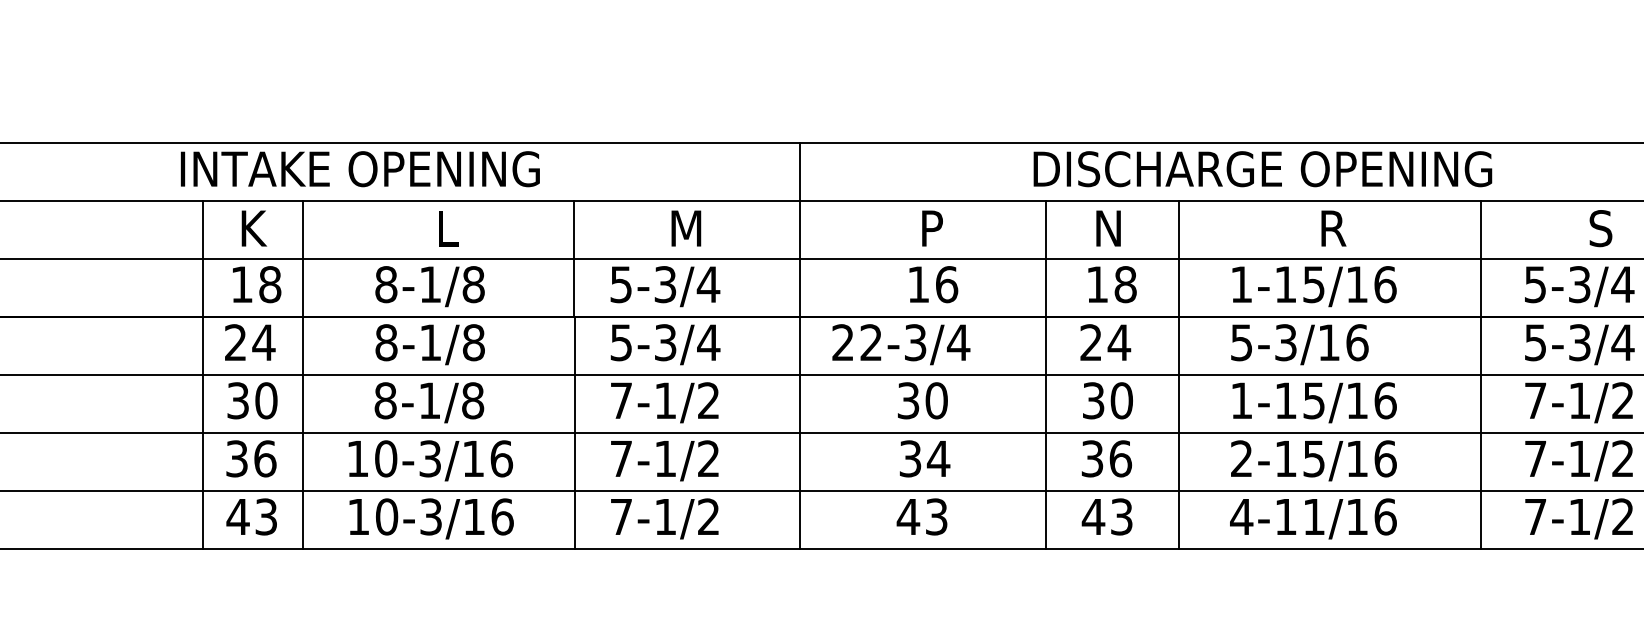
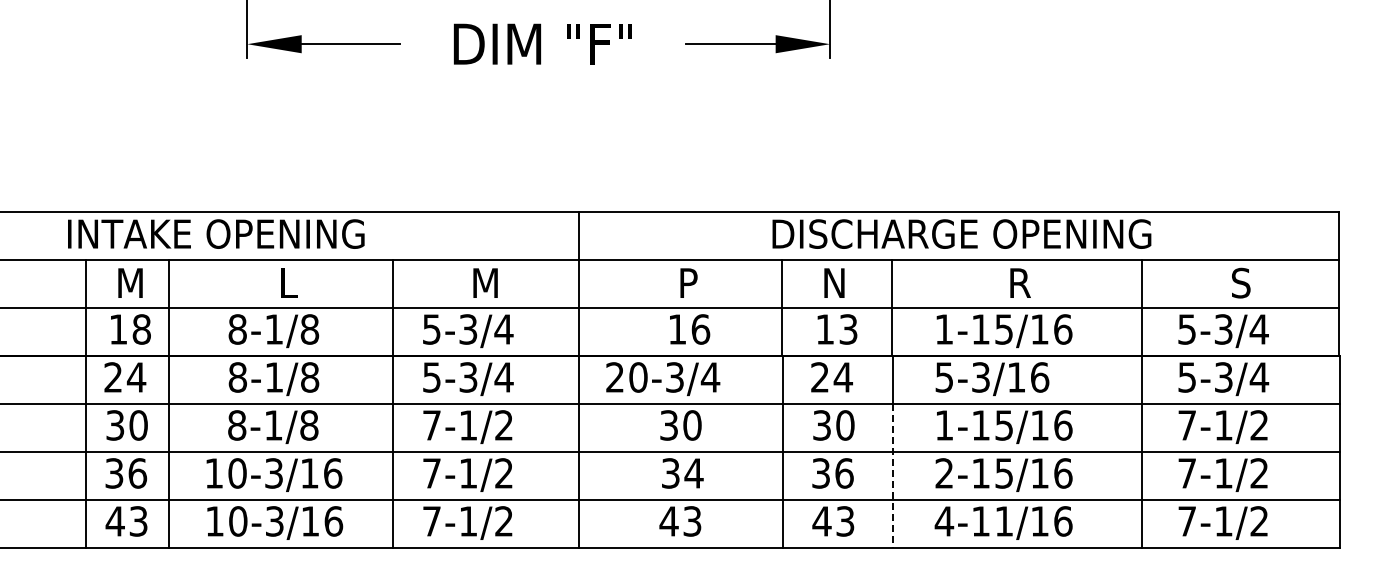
text: (257, 227) -> (131, 282), K -> M
text: (1125, 284) -> (848, 329), 18 -> 13
text: (871, 342) -> (638, 377), 22-3/4 -> 20-3/4
line: (1178, 462) -> (892, 476), solid -> dashed

